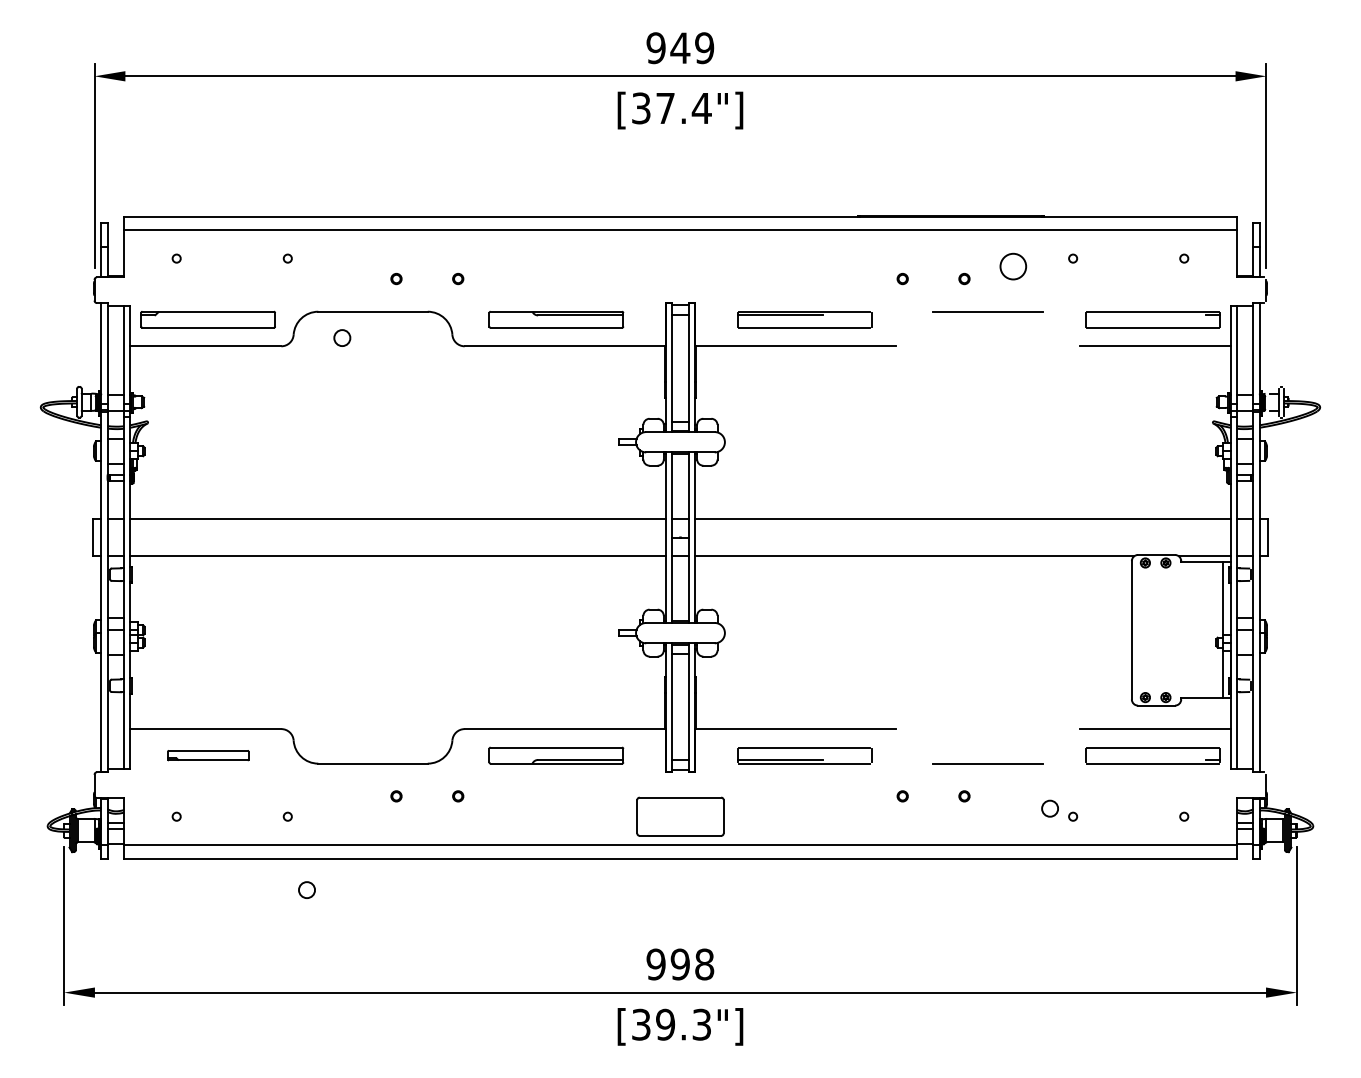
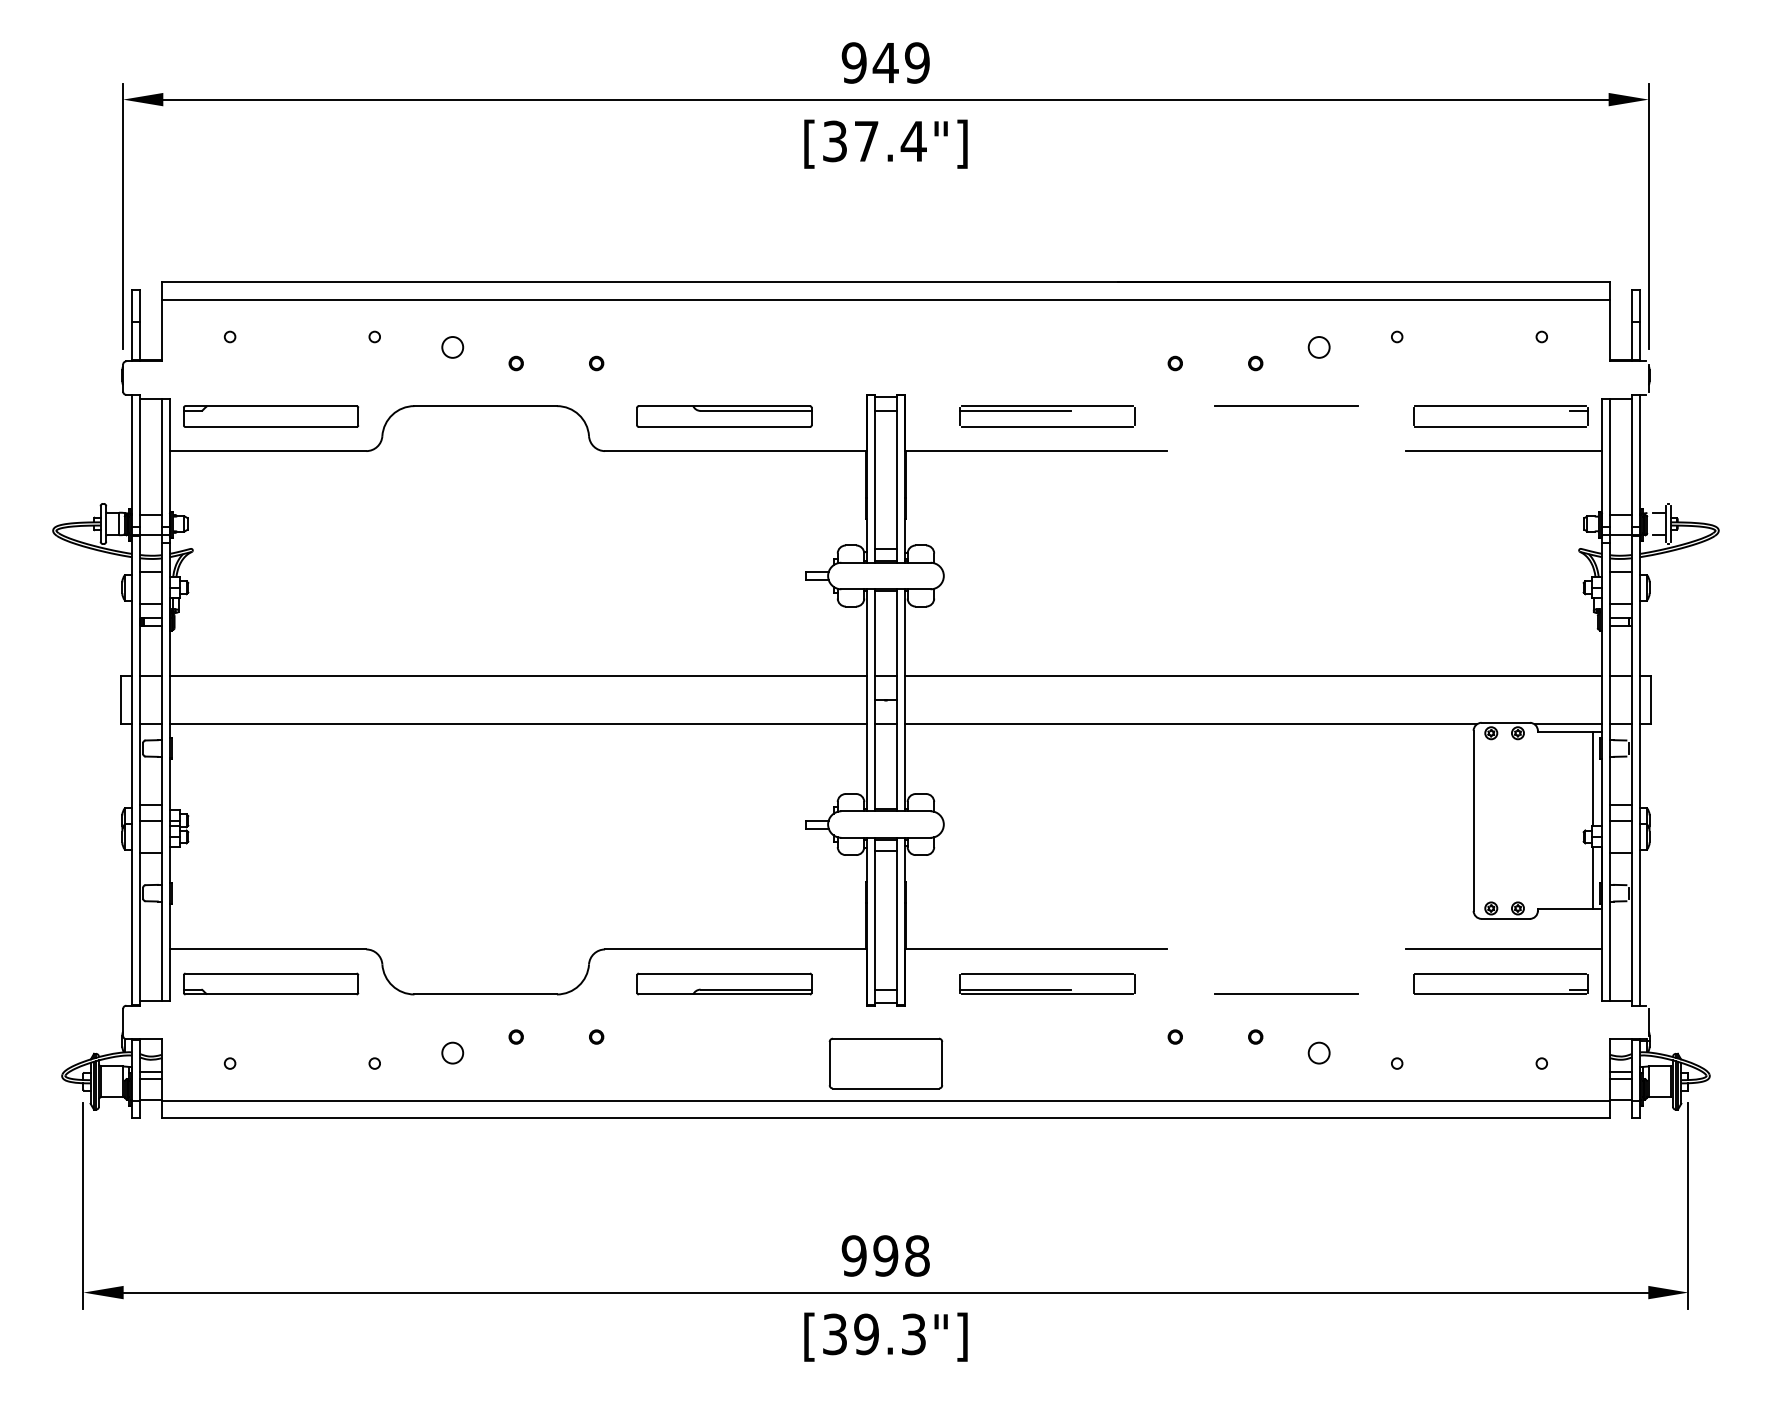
circle: (1012, 266) -> (1318, 347), size x0.62
circle: (342, 338) -> (452, 347), moved
part: (208, 755) -> (271, 983), size x1.67
circle: (1049, 808) -> (1318, 1052), moved
circle: (306, 889) -> (452, 1052), moved

